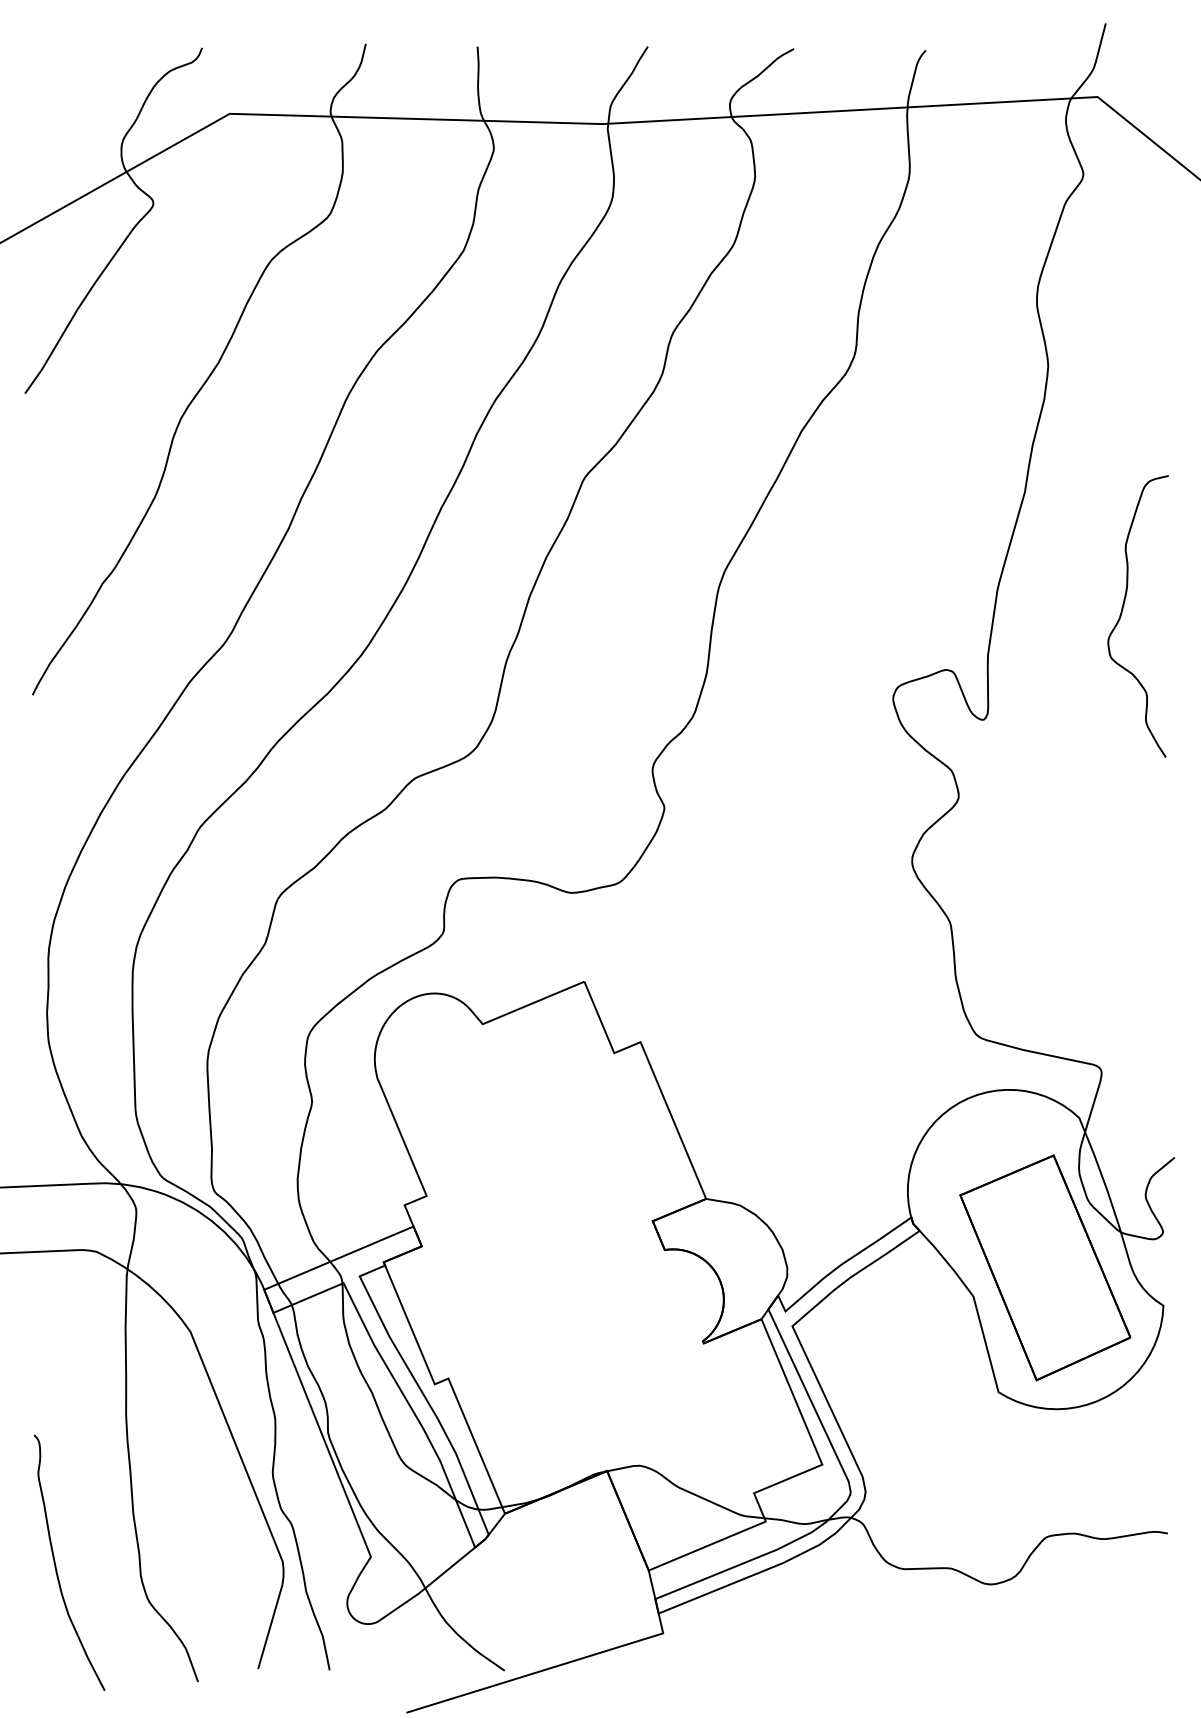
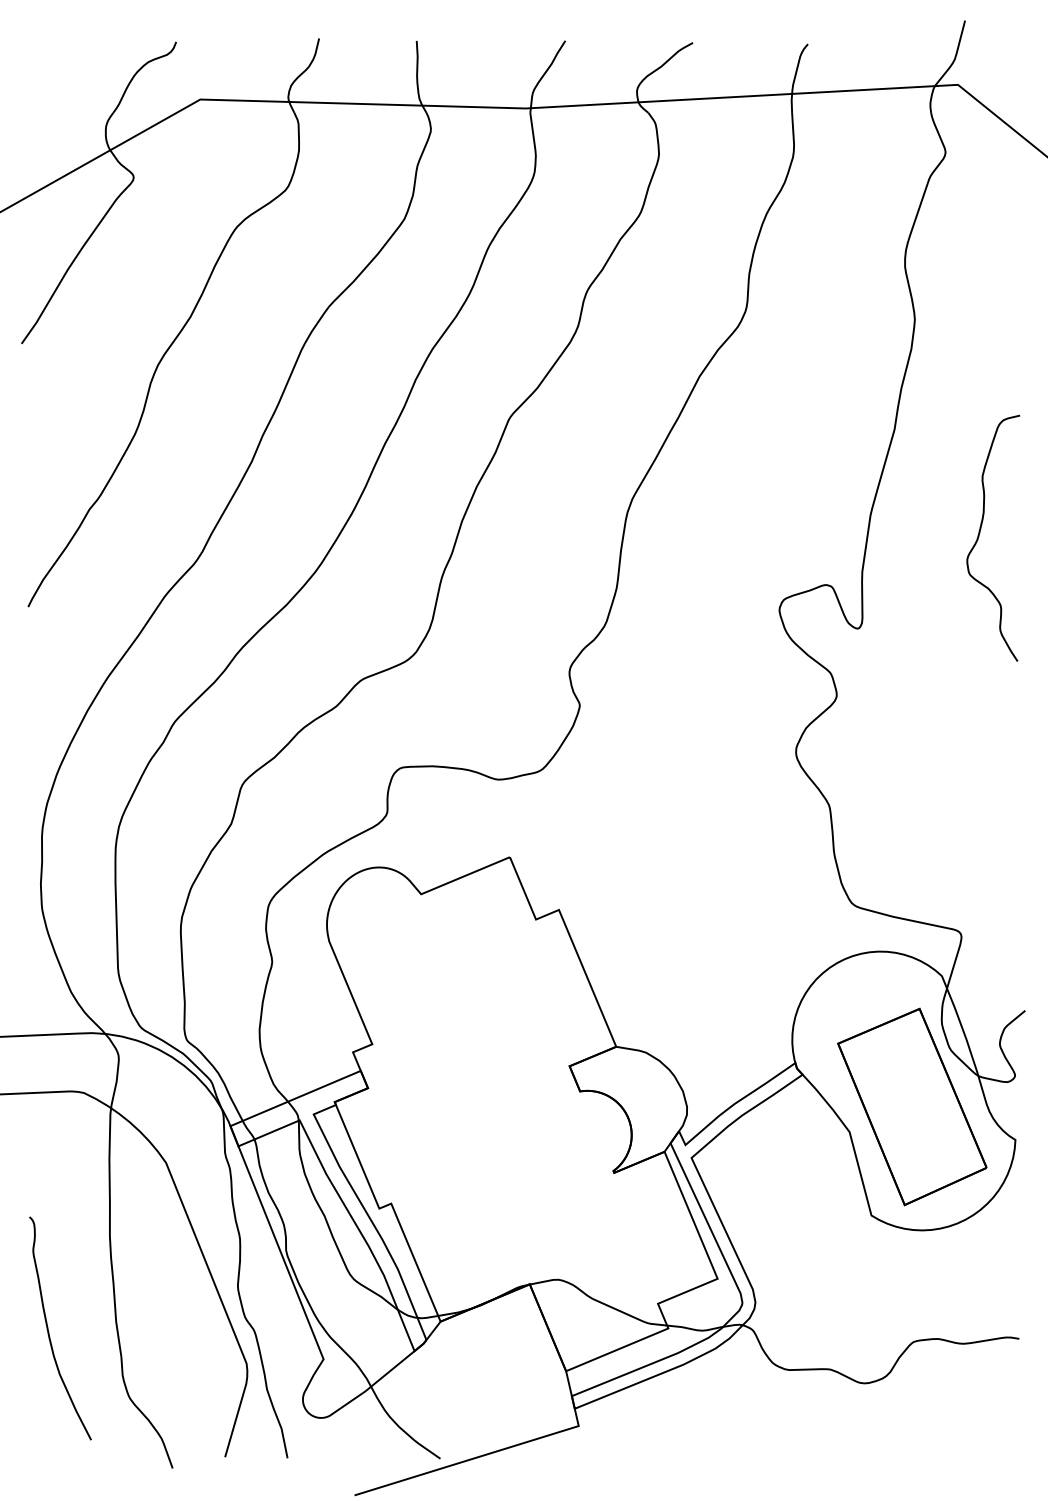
curve: (56, 1566) -> (49, 1331), moved

